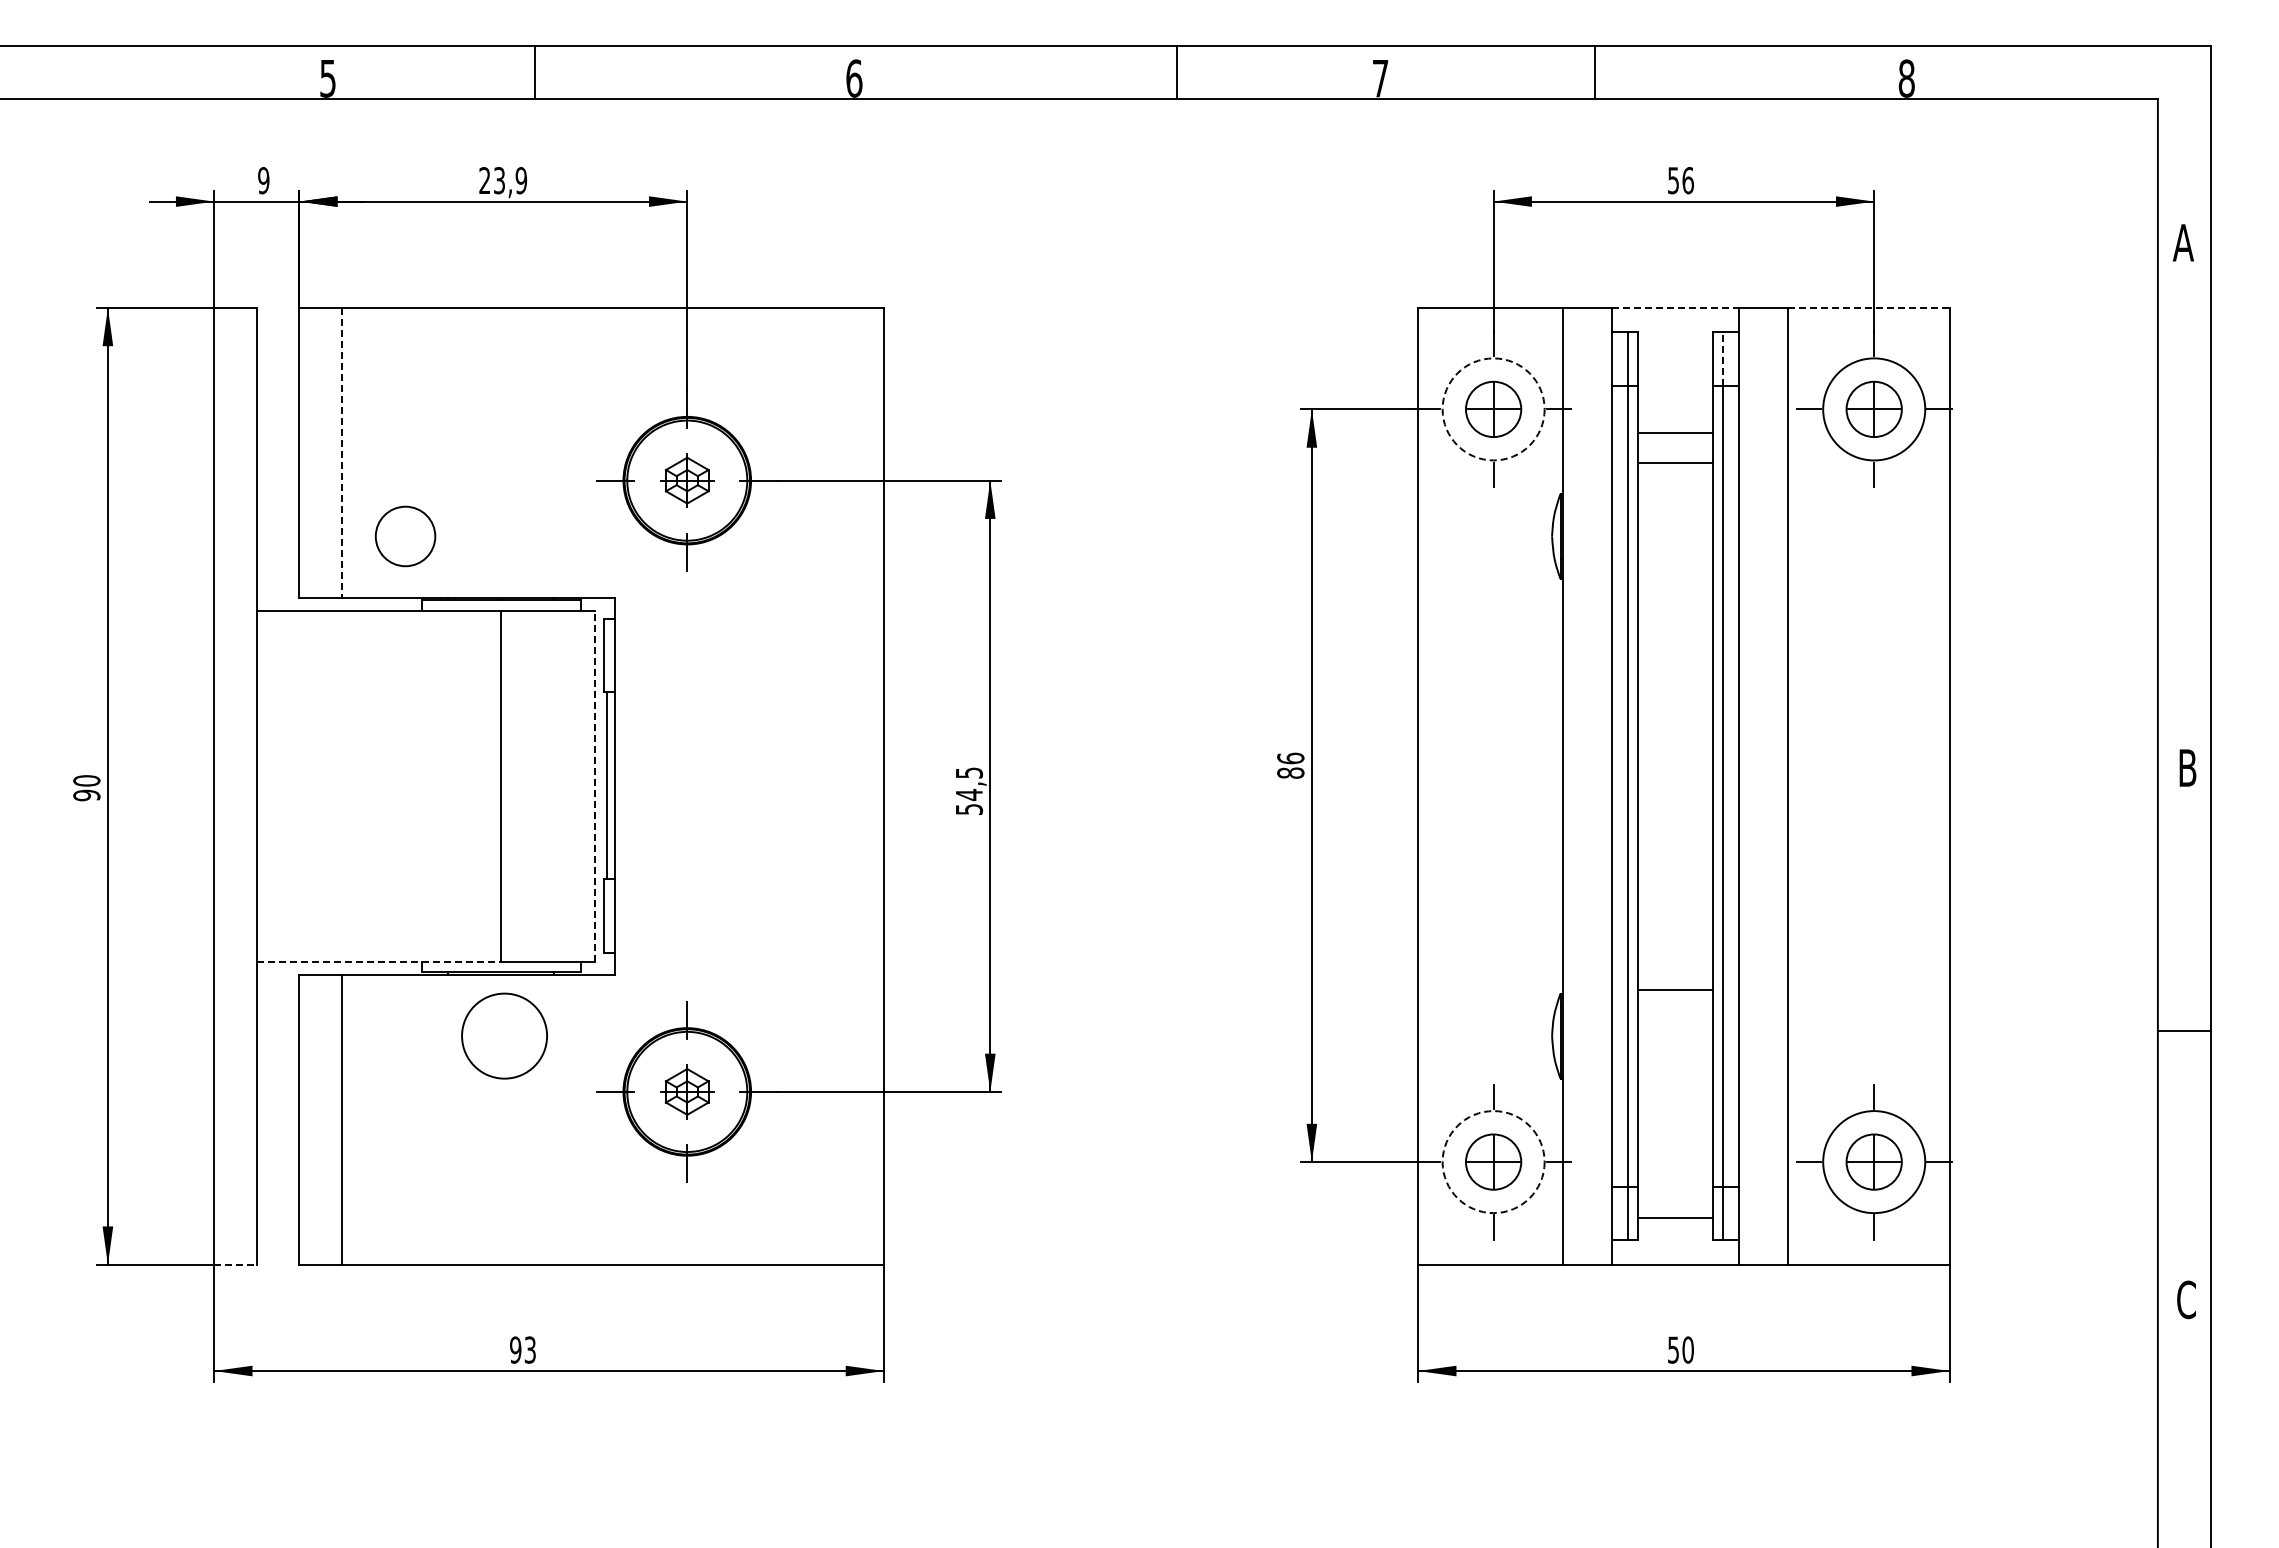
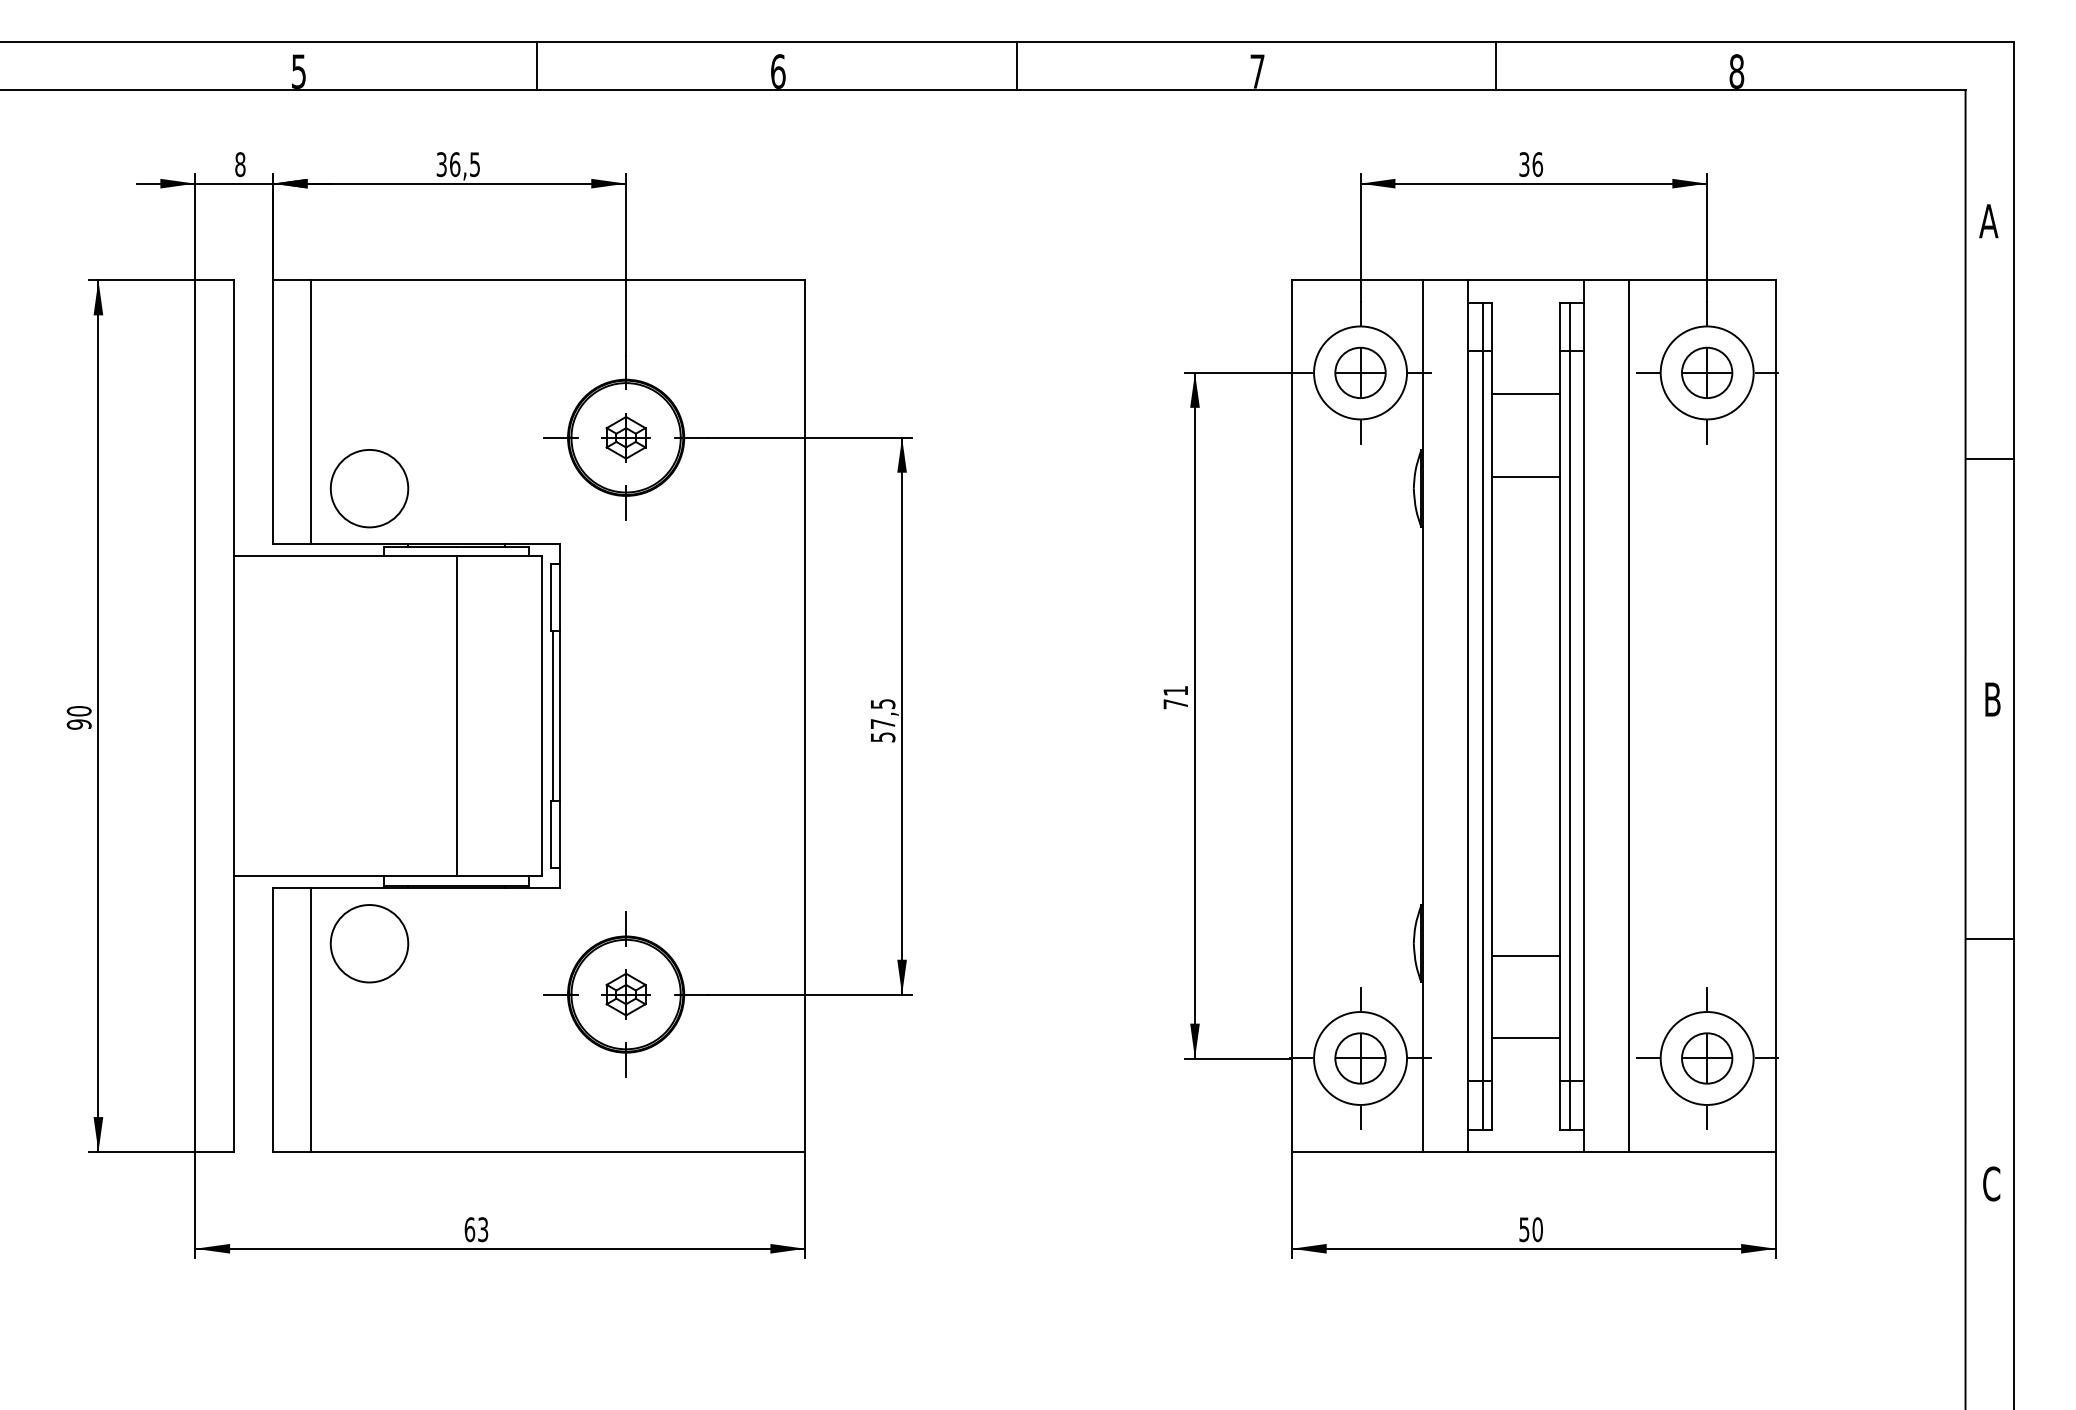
line: (534, 72) -> (537, 66), moved
line: (1177, 72) -> (1017, 66), moved
line: (1595, 72) -> (1496, 66), moved
text: (263, 180) -> (240, 164), 9 -> 8
text: (503, 180) -> (458, 164), 23,9 -> 36,5
text: (1673, 180) -> (1524, 164), 56 -> 36
line: (1675, 307) -> (1526, 280), dashed -> solid
line: (1868, 307) -> (1701, 280), dashed -> solid
line: (1723, 358) -> (1569, 326), dashed -> solid
circle: (1493, 409) -> (1360, 373), dashed -> solid
line: (341, 452) -> (311, 412), dashed -> solid
line: (1675, 462) -> (1526, 476), moved
line: (2183, 504) -> (1988, 459), added
circle: (405, 536) -> (369, 488), size x1.43
text: (1290, 765) -> (1175, 697), 86 -> 71
line: (594, 785) -> (541, 715), dashed -> solid
text: (969, 795) -> (883, 724), 54,5 -> 57,5
line: (379, 961) -> (345, 875), dashed -> solid
line: (1675, 990) -> (1526, 955), moved
circle: (504, 1035) -> (369, 943), moved
circle: (1493, 1162) -> (1360, 1058), dashed -> solid
line: (1675, 1217) -> (1526, 1037), moved
line: (235, 1264) -> (214, 1151), dashed -> solid
text: (515, 1349) -> (469, 1229), 93 -> 63

